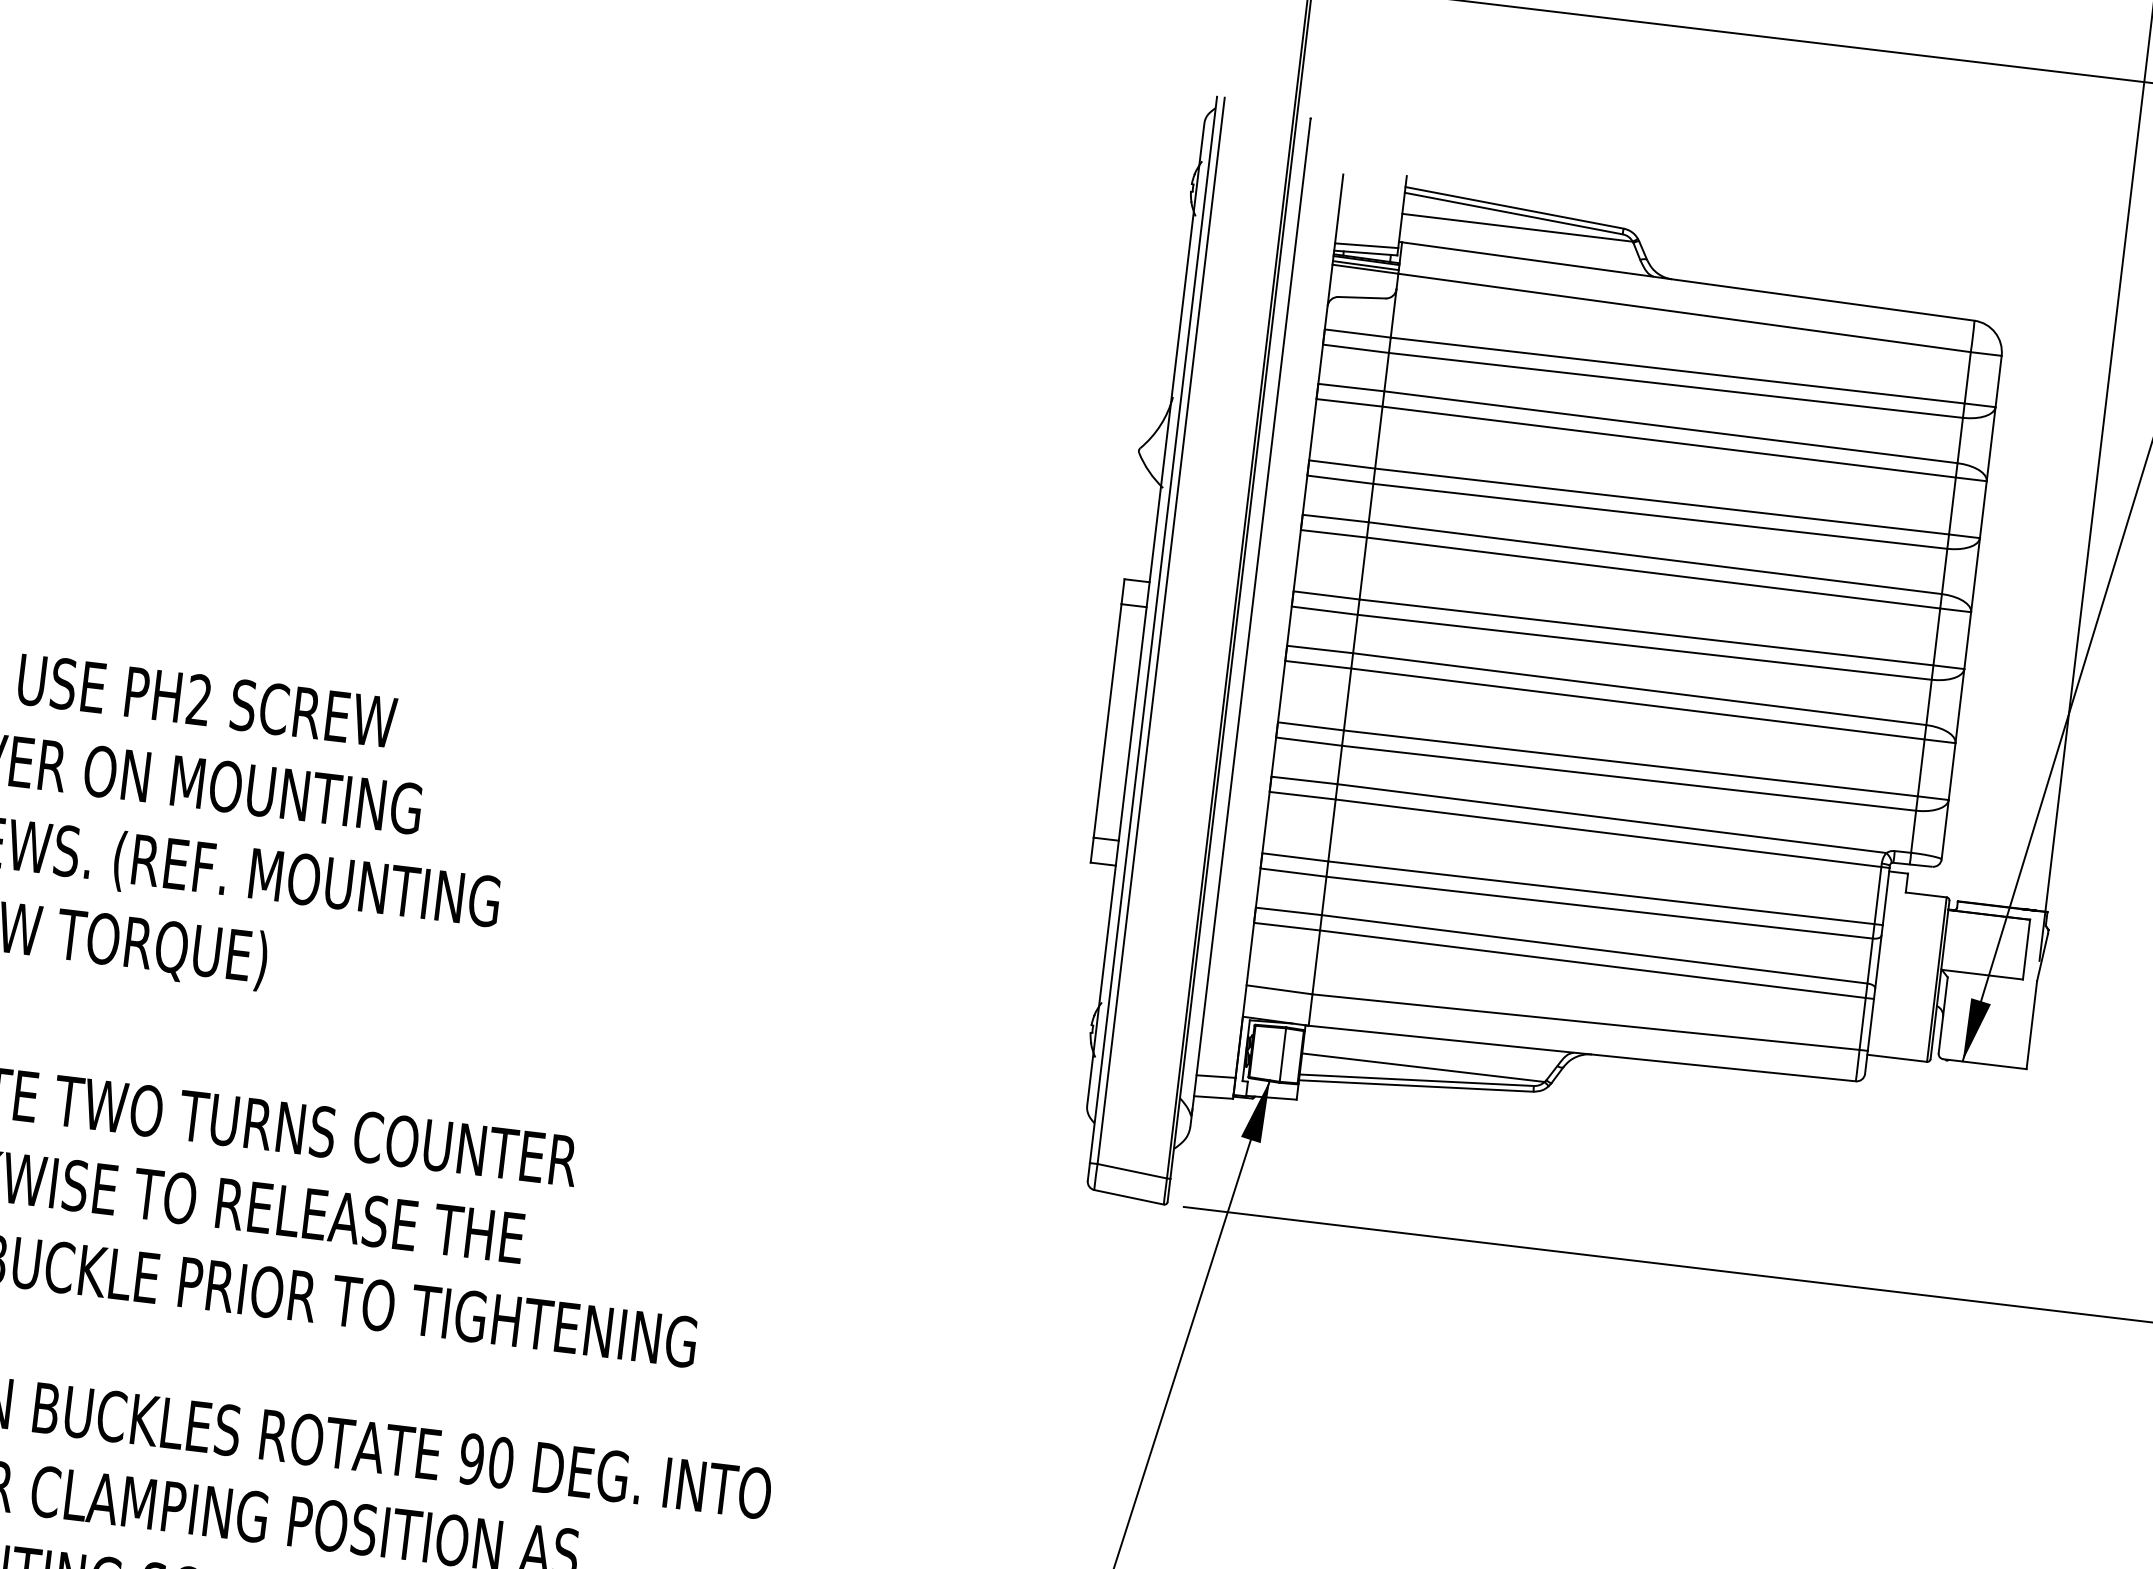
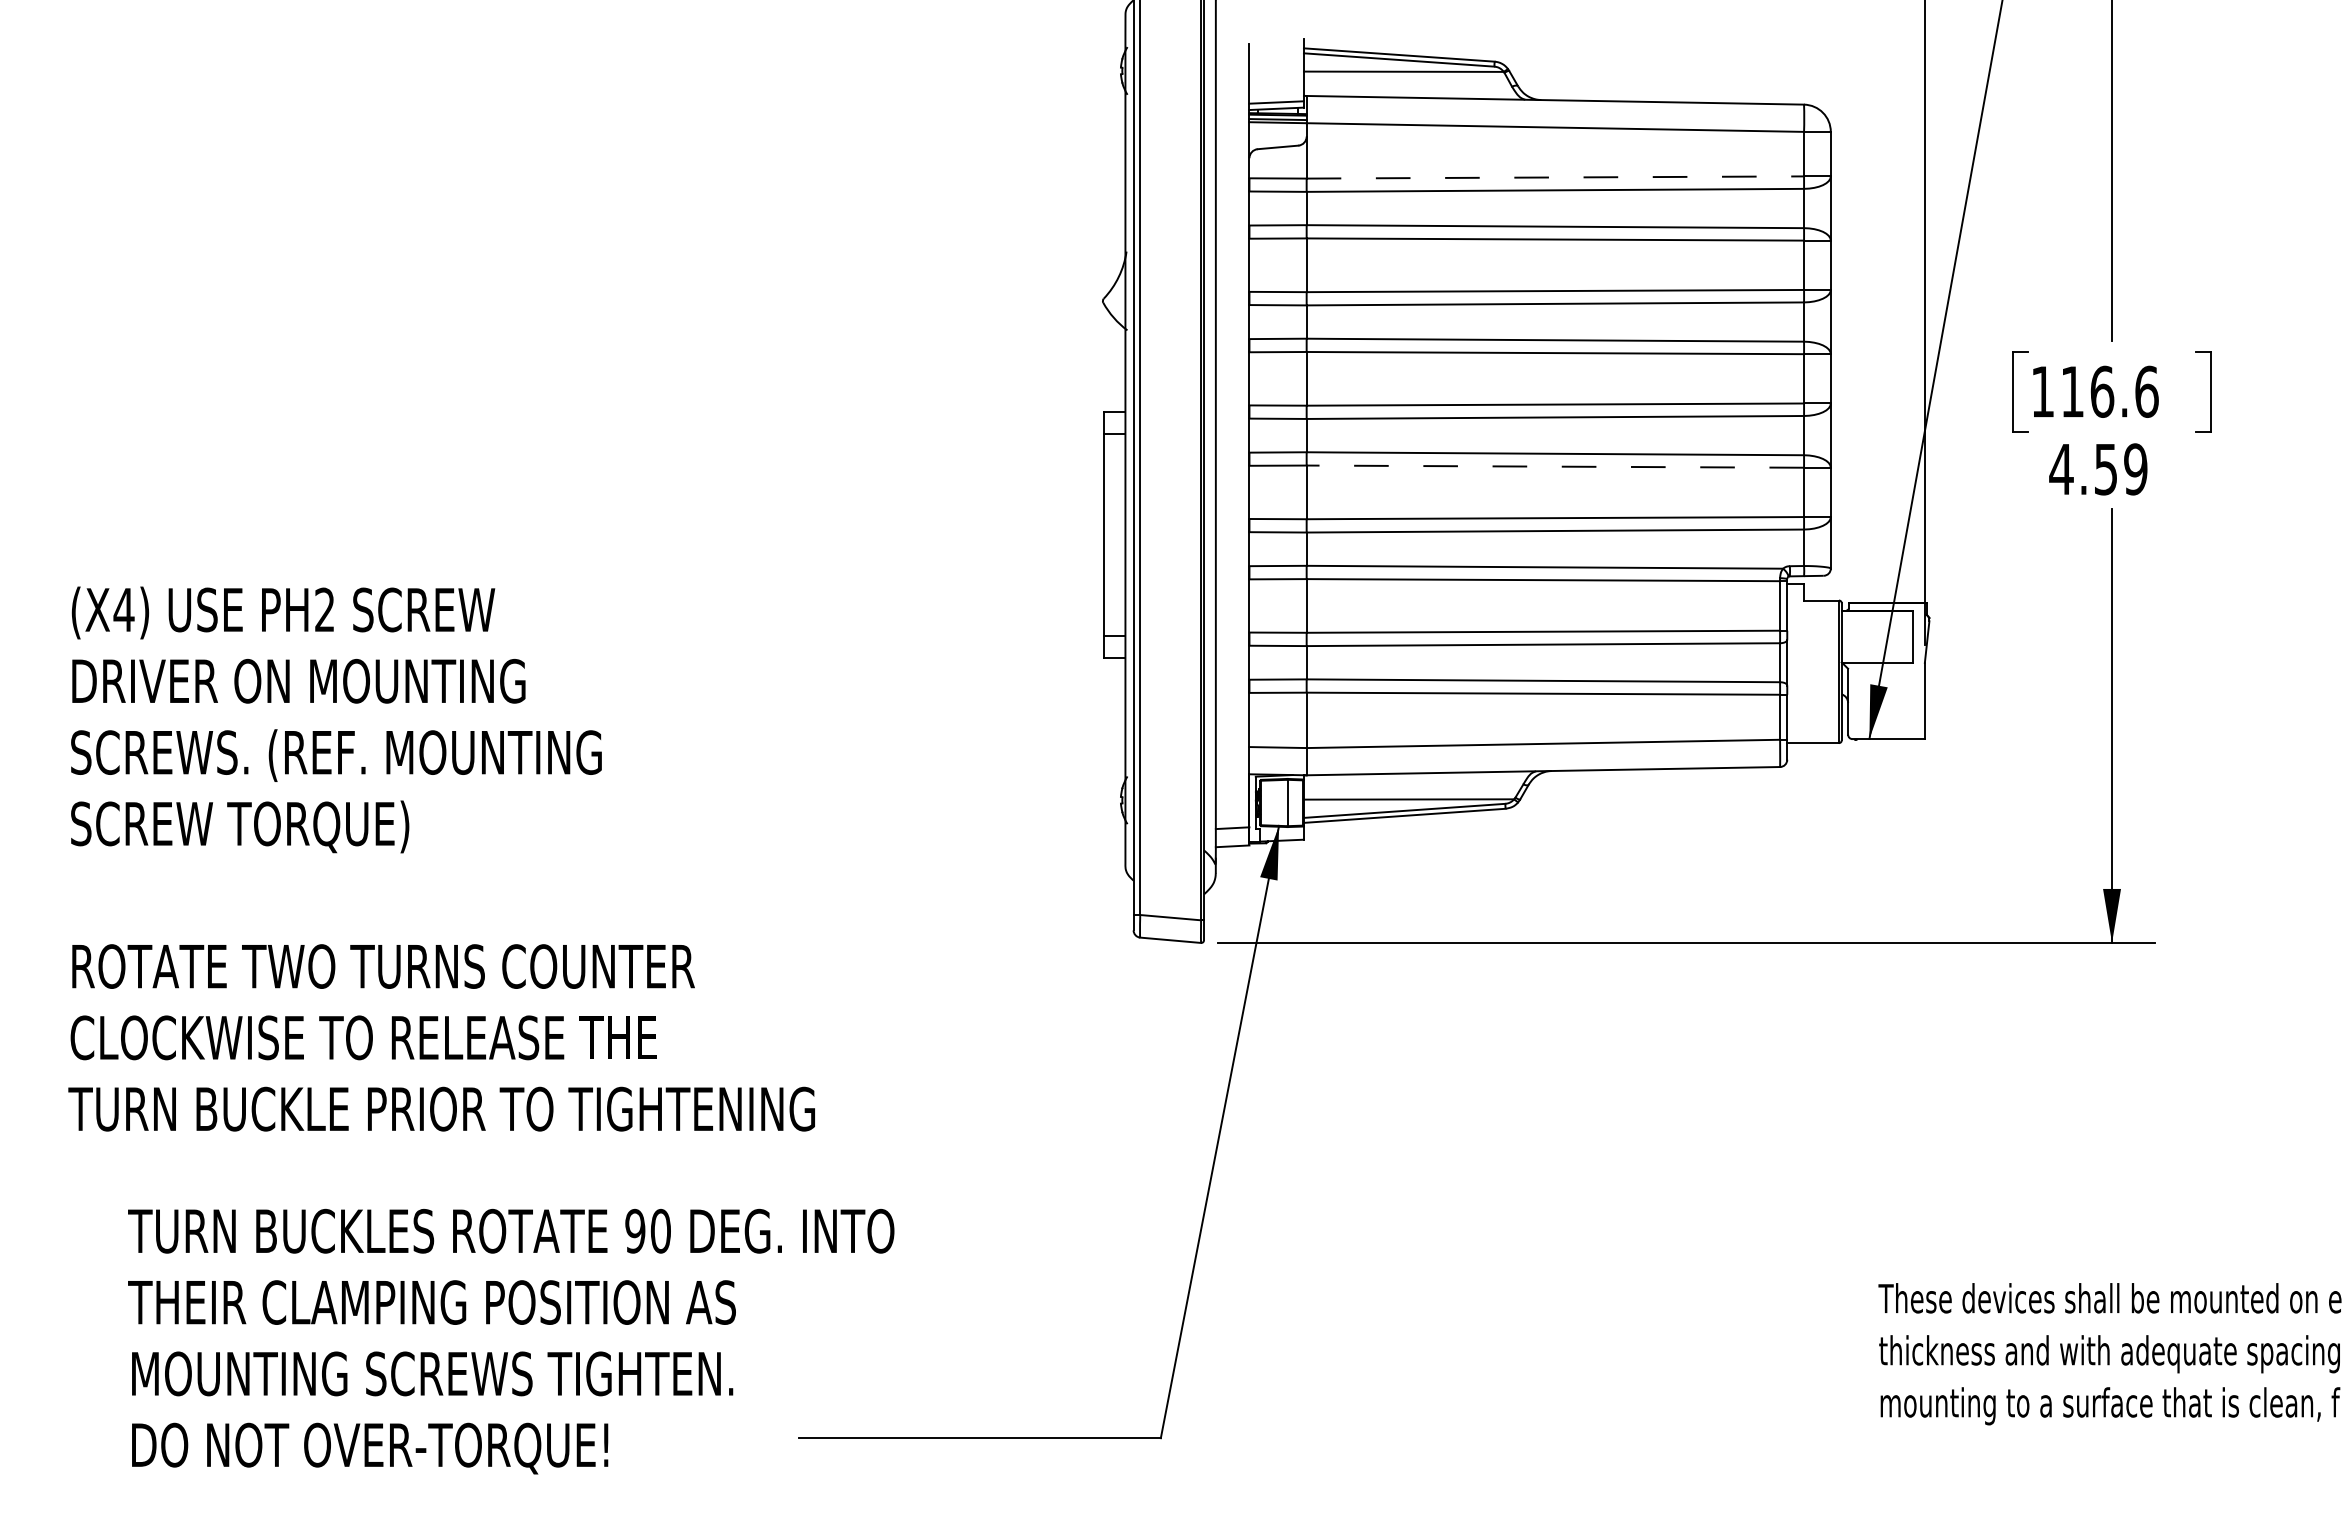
line: (1677, 370) -> (1555, 177), solid -> dashed
line: (1639, 704) -> (1556, 466), solid -> dashed

